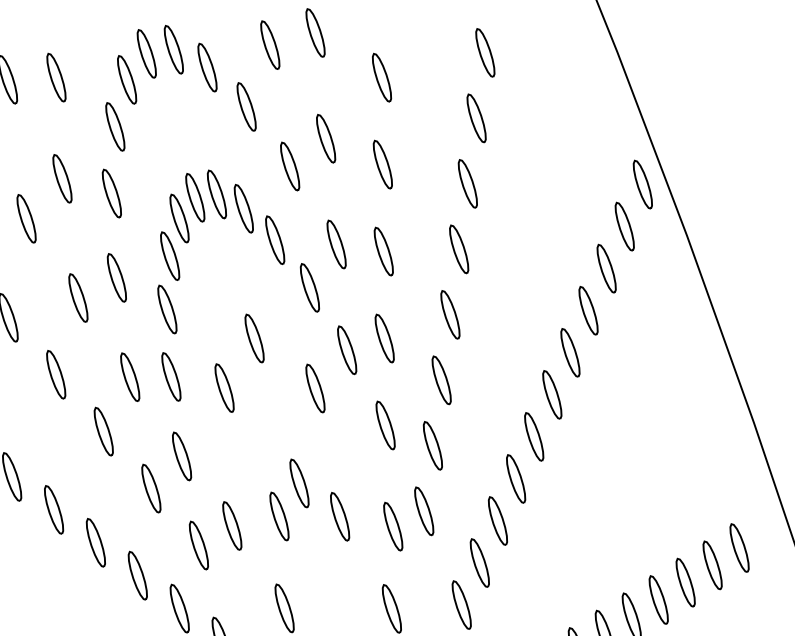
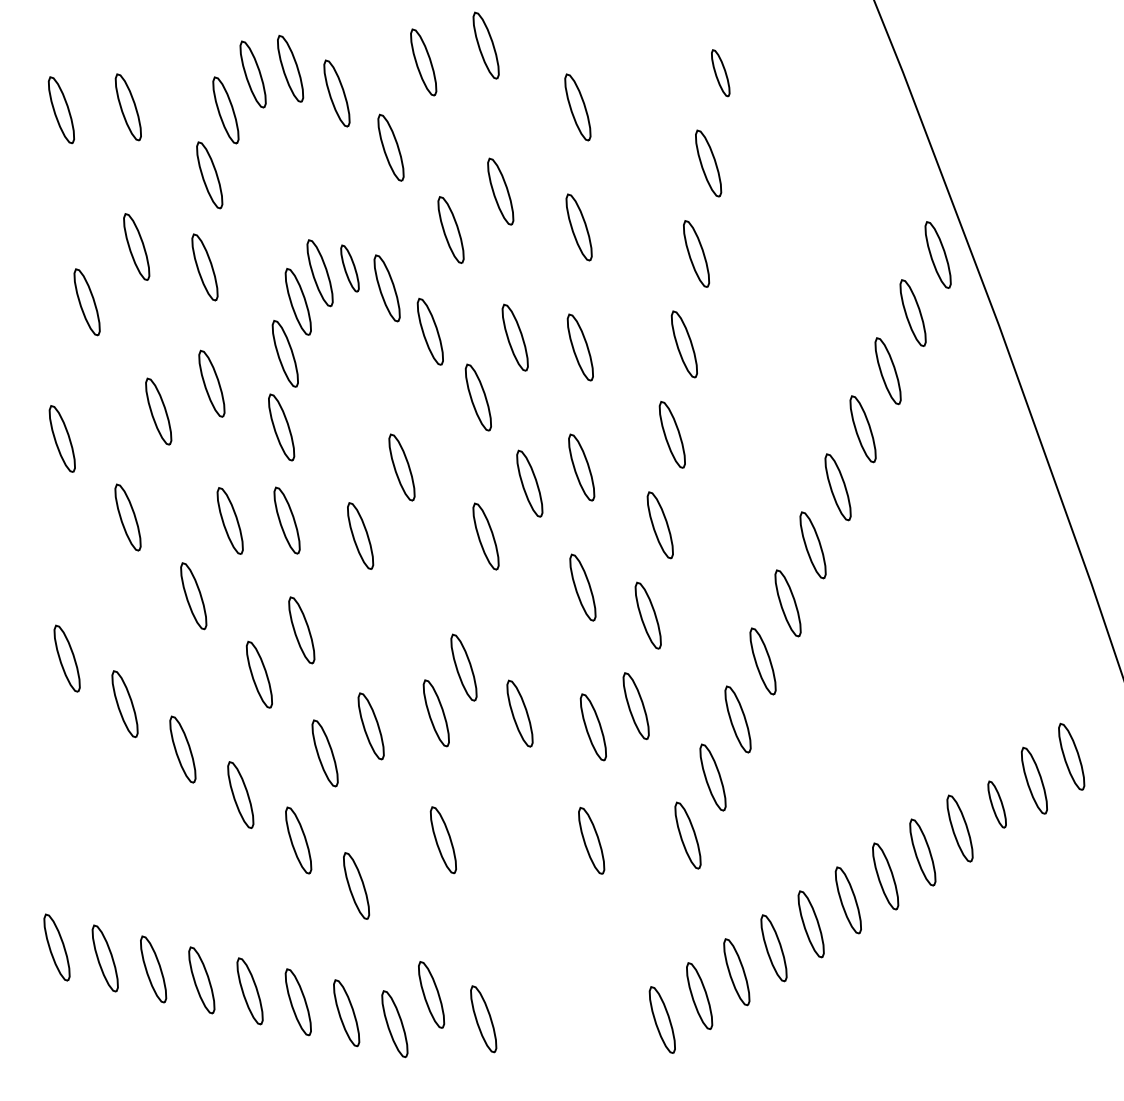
part: (485, 53) -> (720, 73), size x0.7
part: (216, 194) -> (349, 268), size x0.7
part: (685, 582) -> (996, 804), size x0.7

